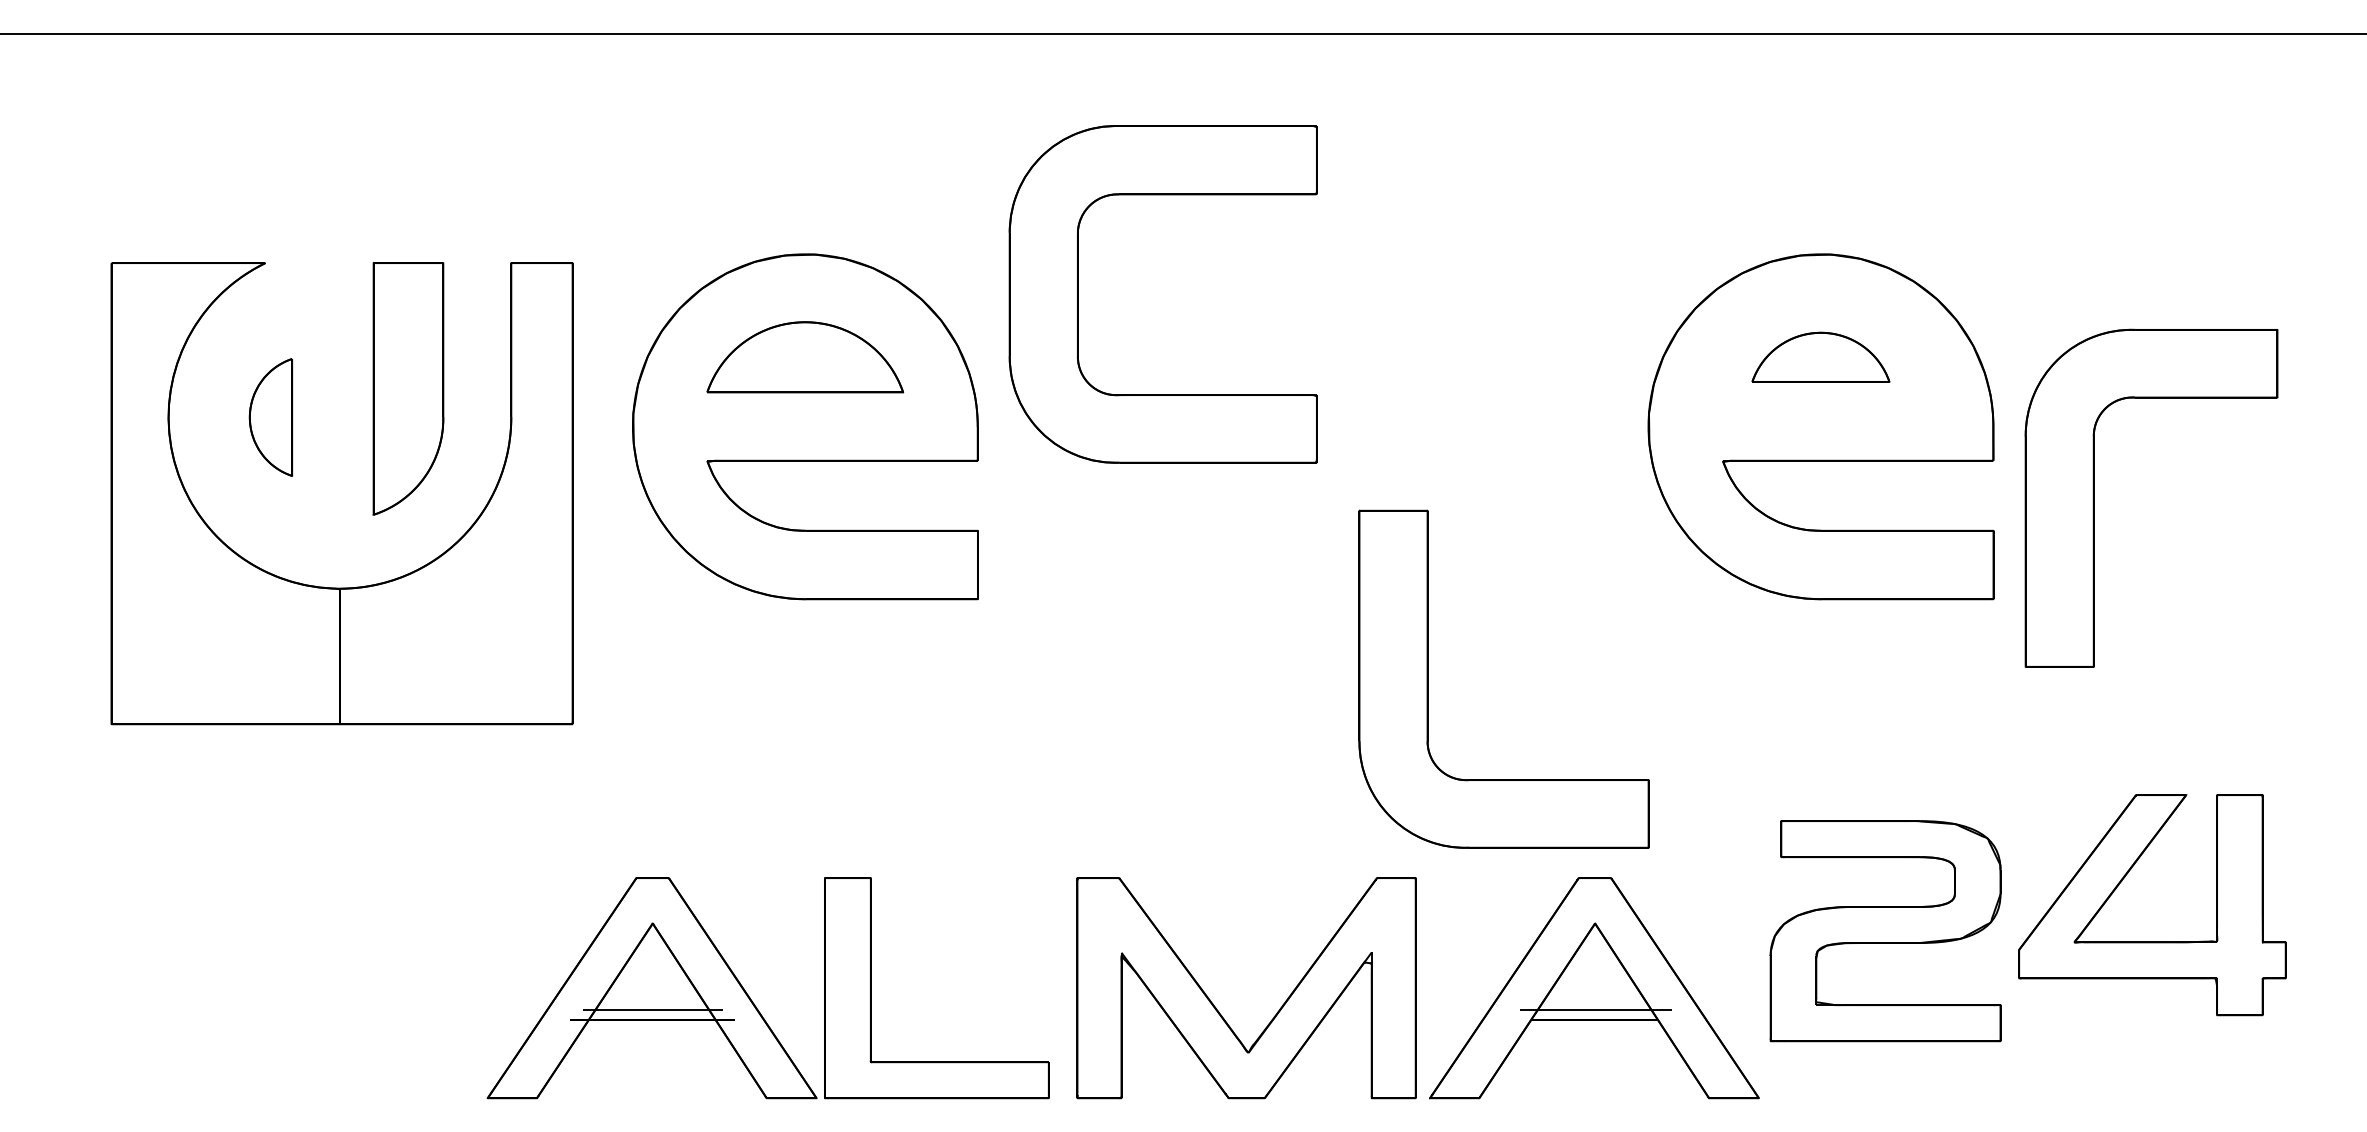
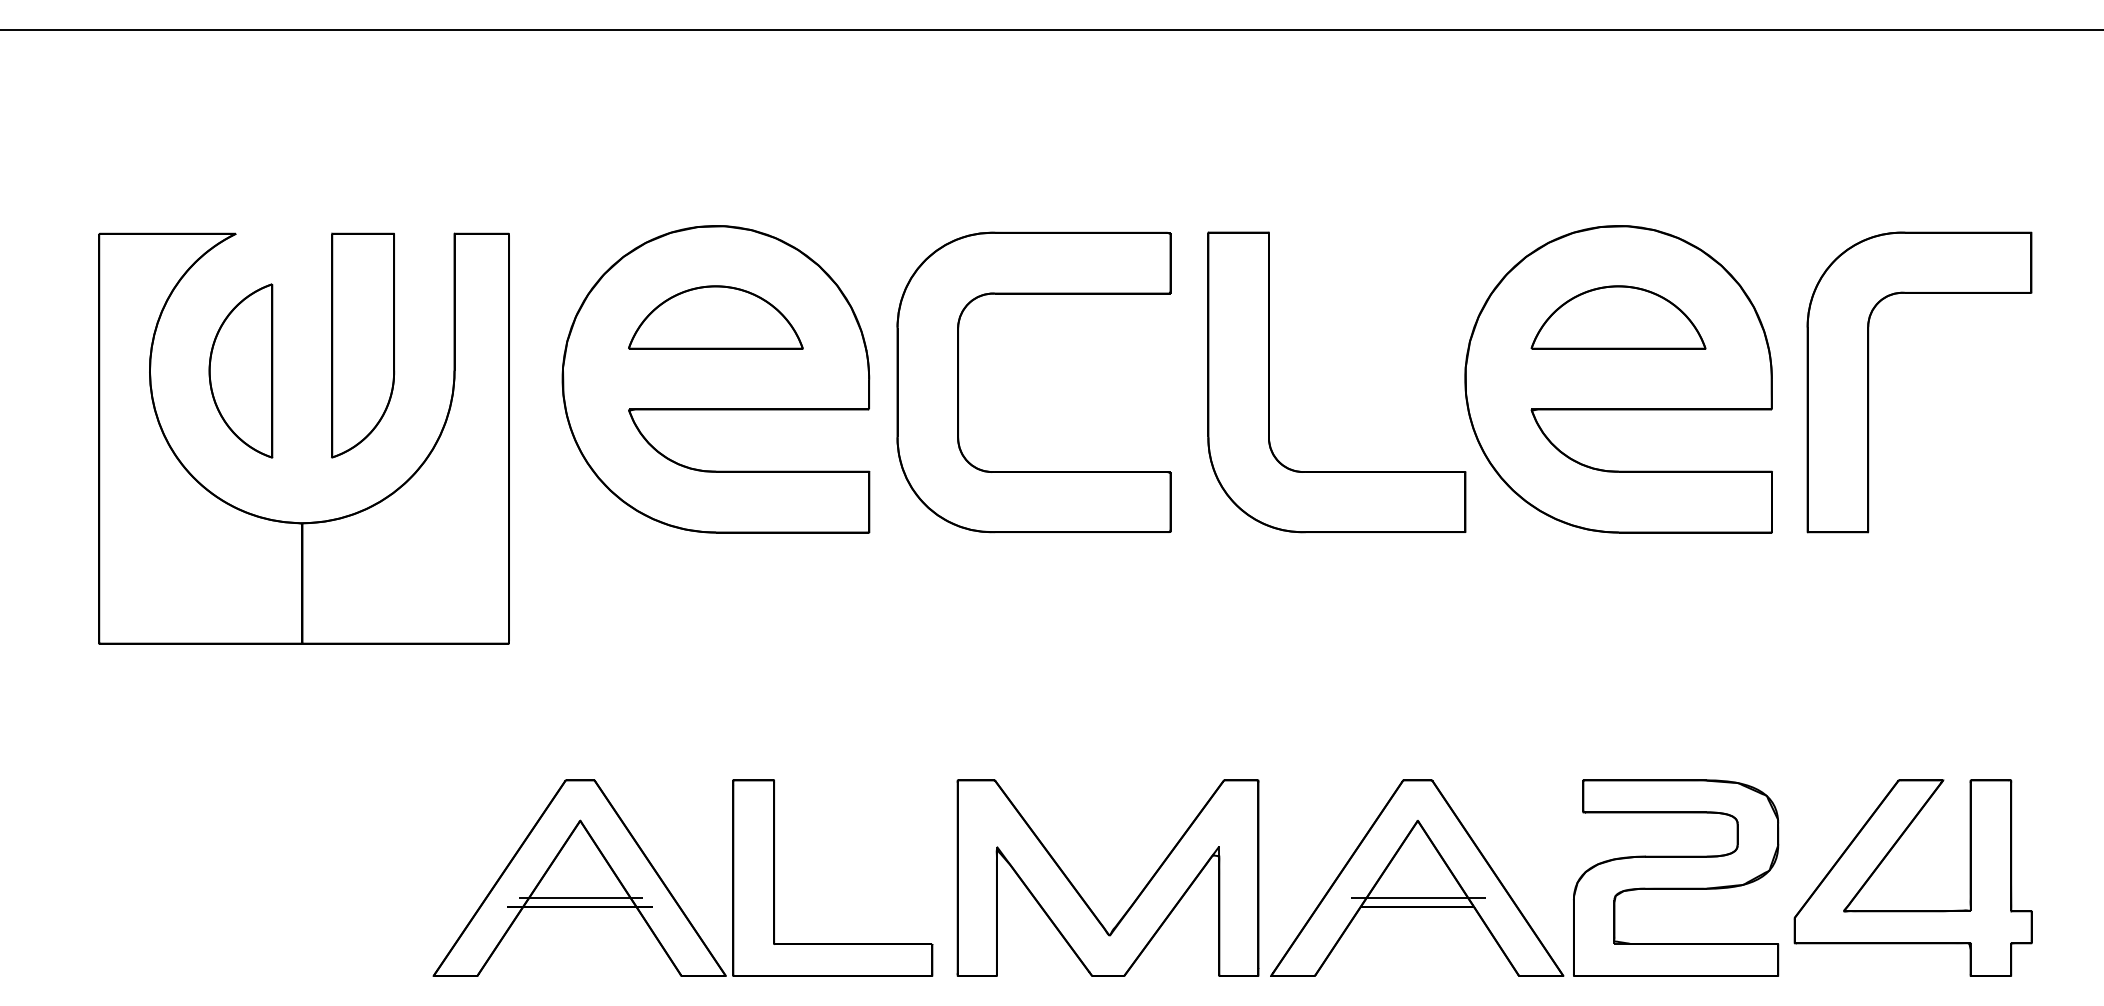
part: (1078, 294) -> (958, 382), moved
part: (1820, 357) -> (1618, 317), size x1.43
part: (270, 417) -> (240, 371), size x1.67
part: (2094, 497) -> (1868, 381), moved
part: (1428, 678) -> (1269, 381), moved
part: (1885, 931) -> (1675, 878), moved
part: (2152, 941) -> (1913, 910), moved

